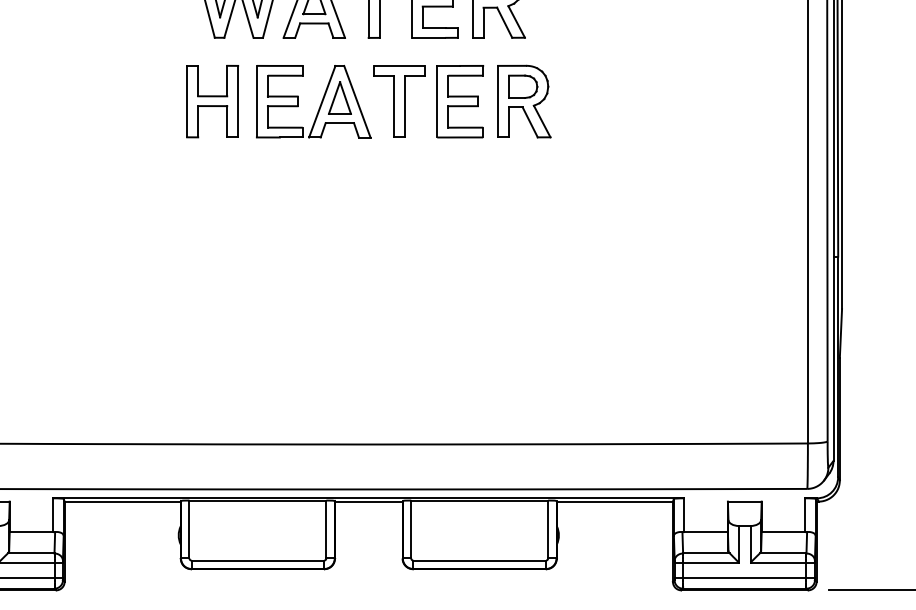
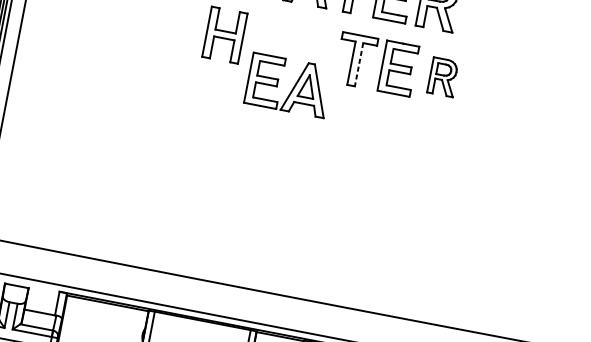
part: (524, 101) -> (443, 77), size x0.7
part: (320, 103) -> (293, 87), moved
line: (405, 106) -> (359, 64), solid -> dashed

